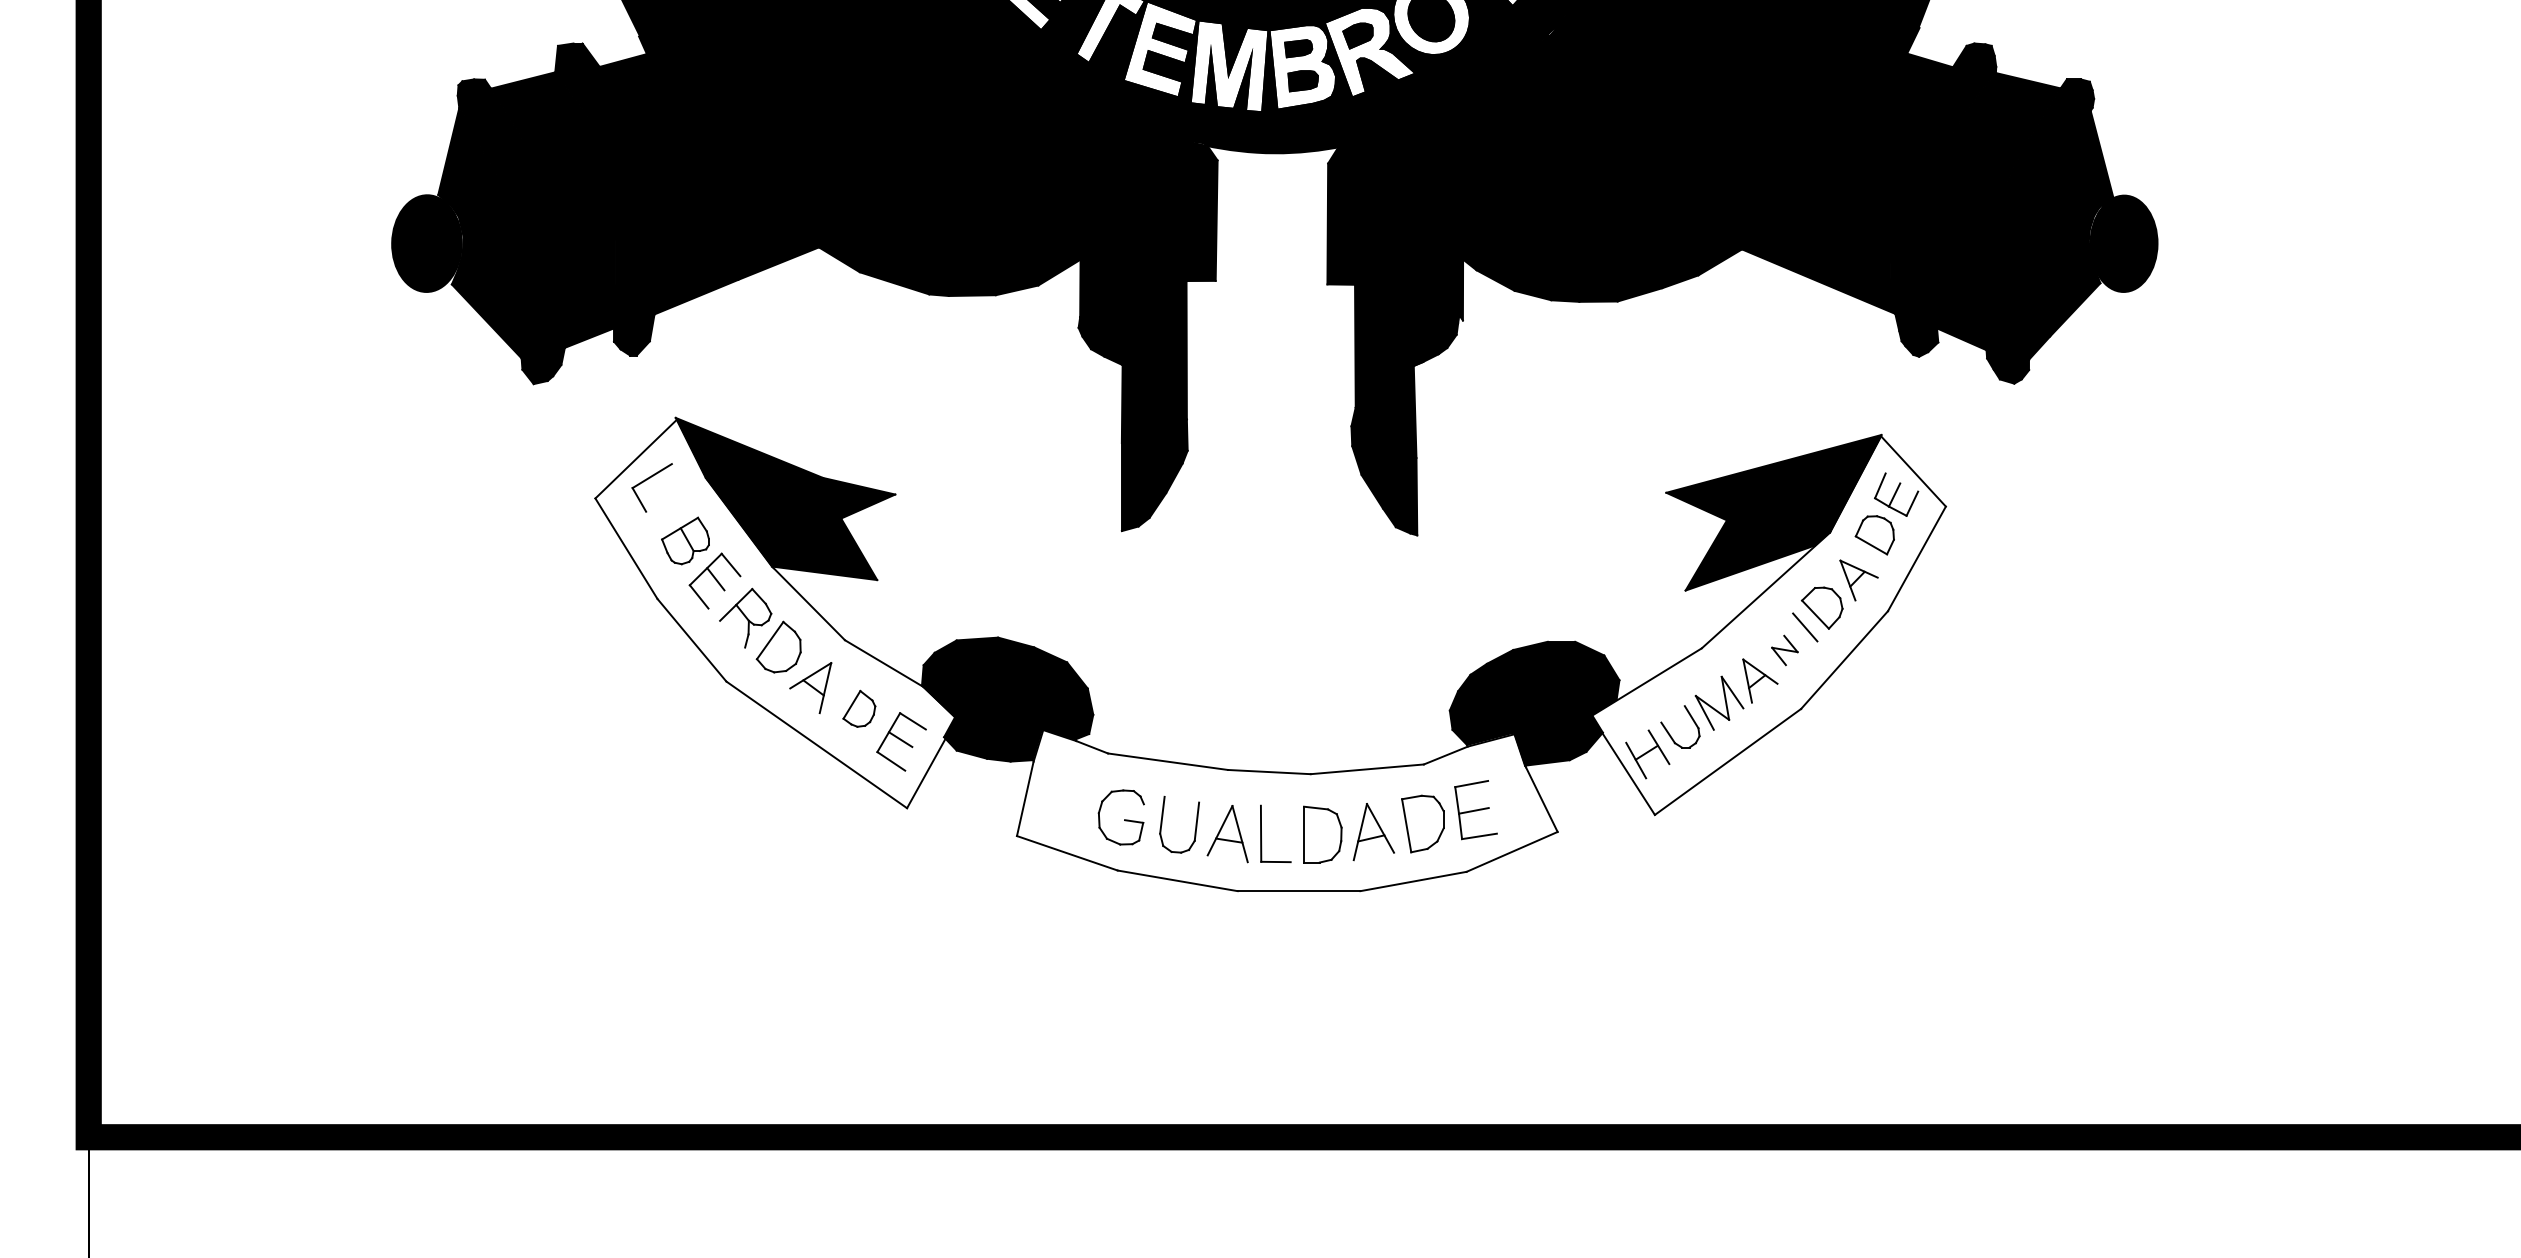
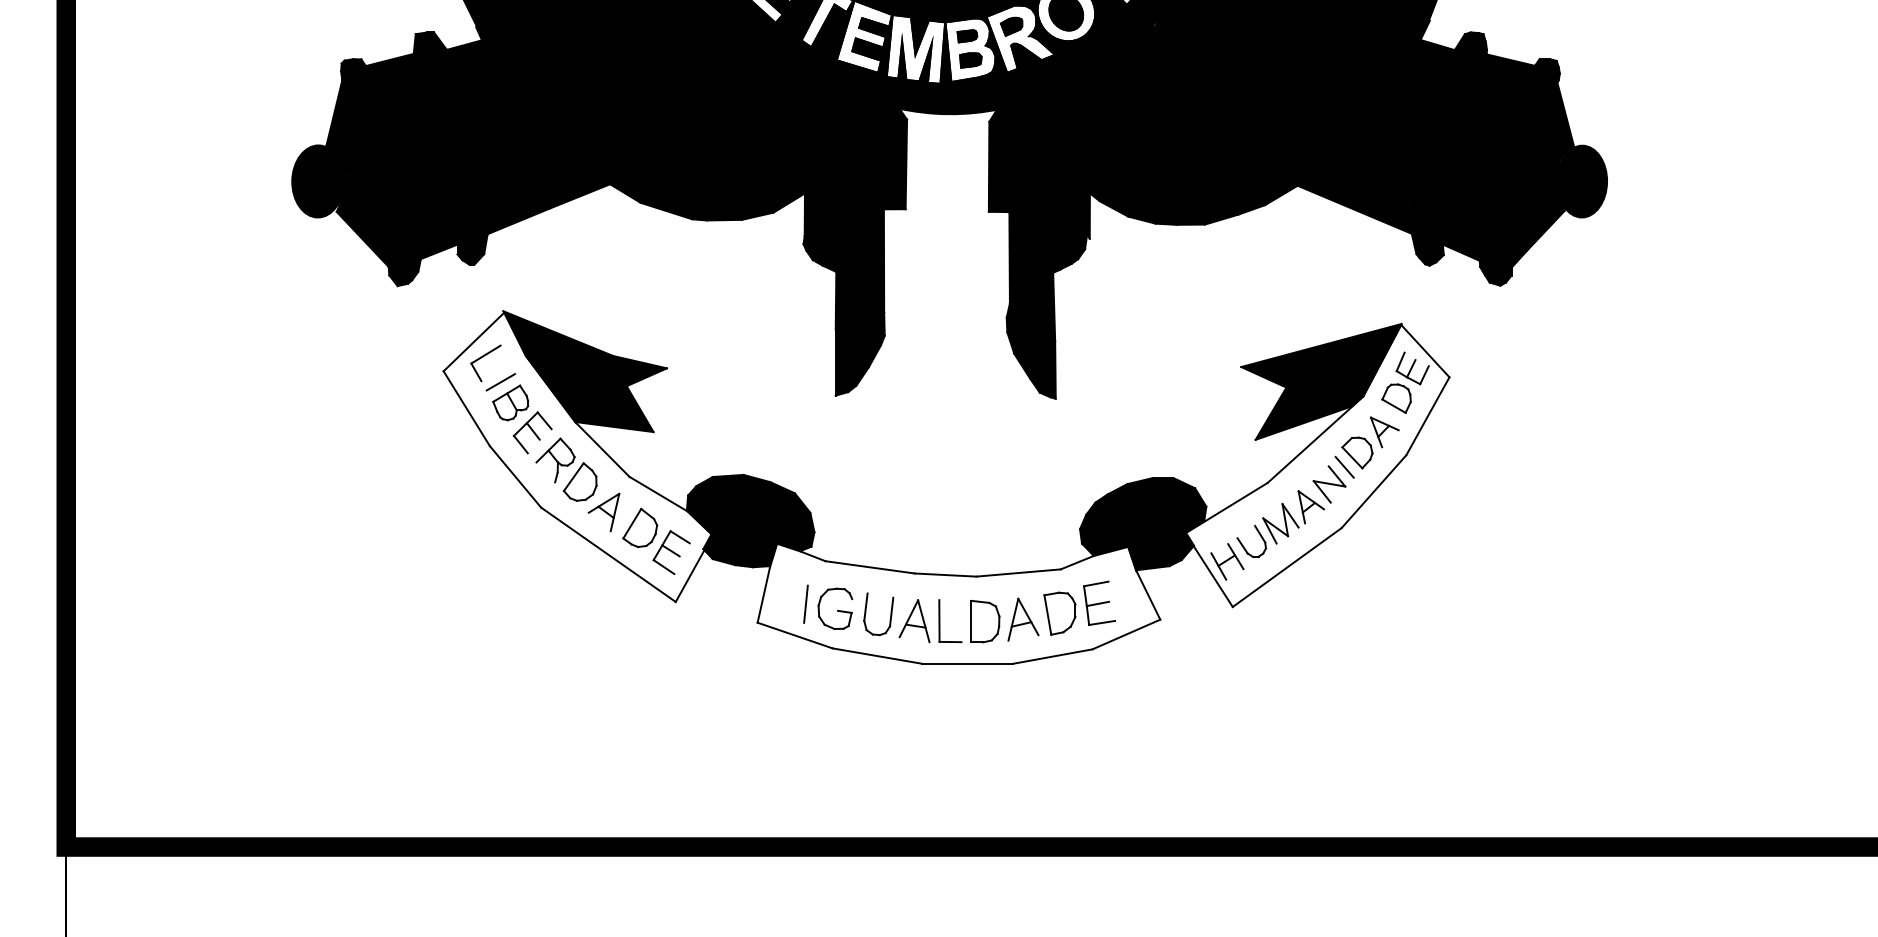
line: (672, 513) -> (501, 382), added
part: (1784, 650) -> (1329, 484), size x1.67
part: (859, 708) -> (640, 527), size x1.43
line: (1081, 811) -> (805, 604), added

